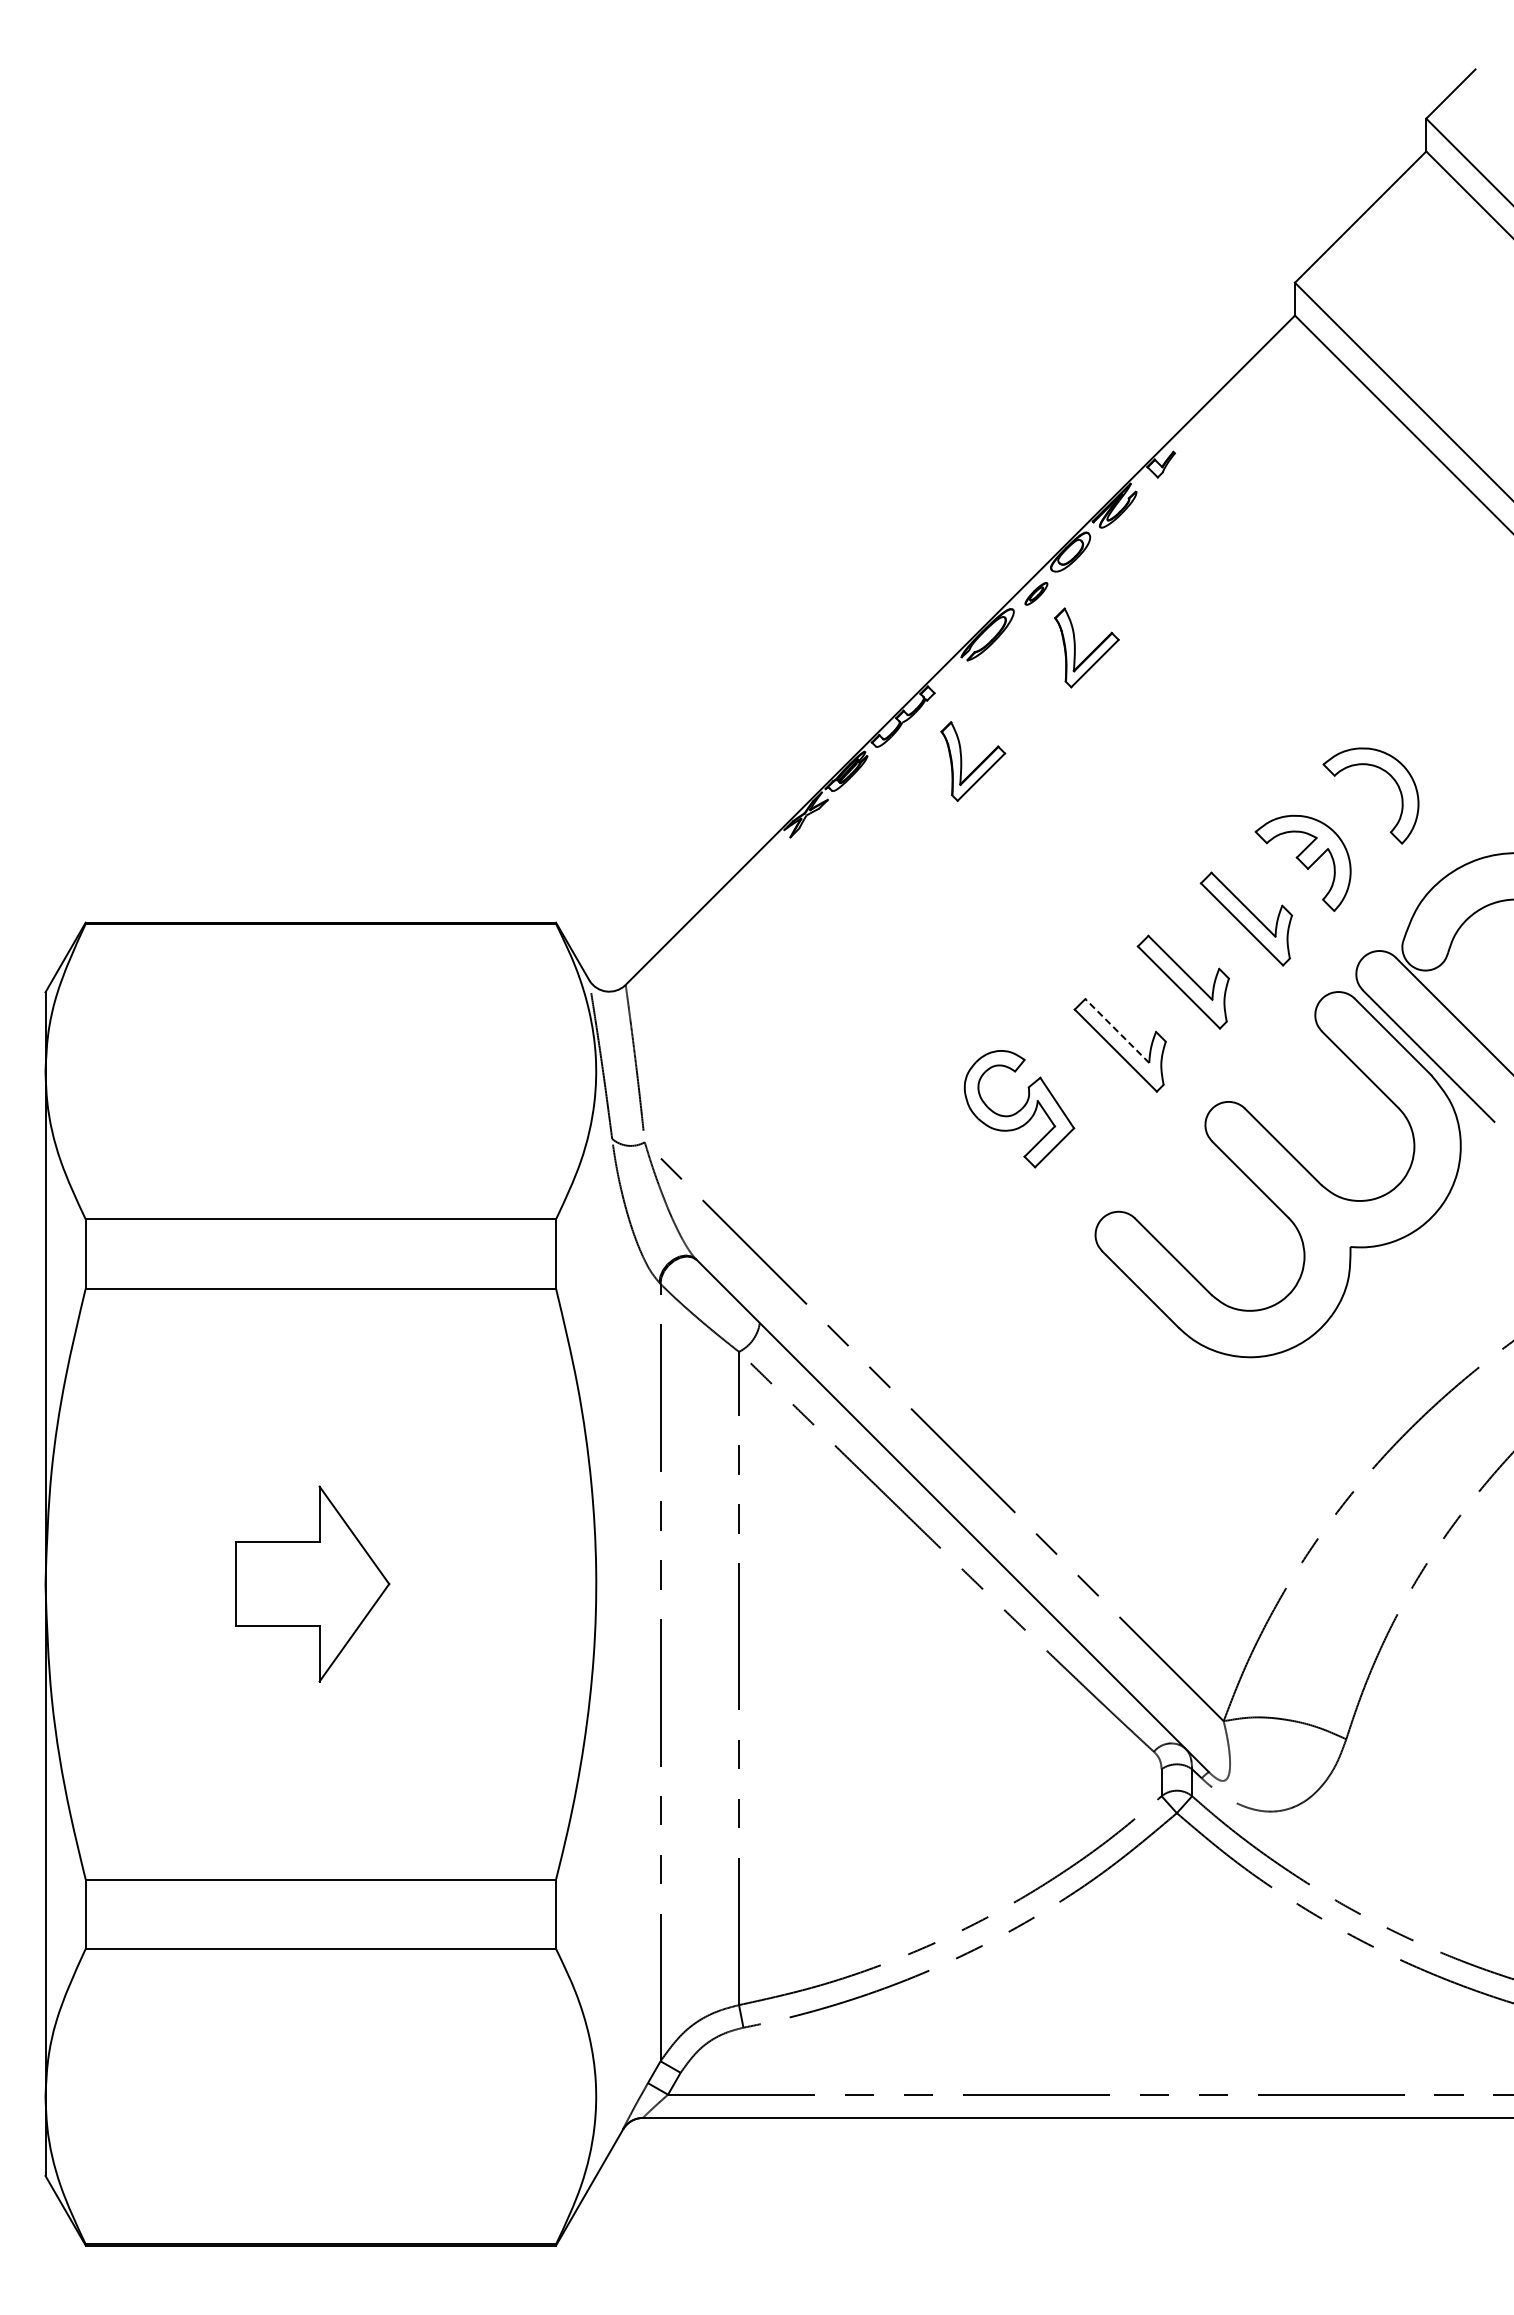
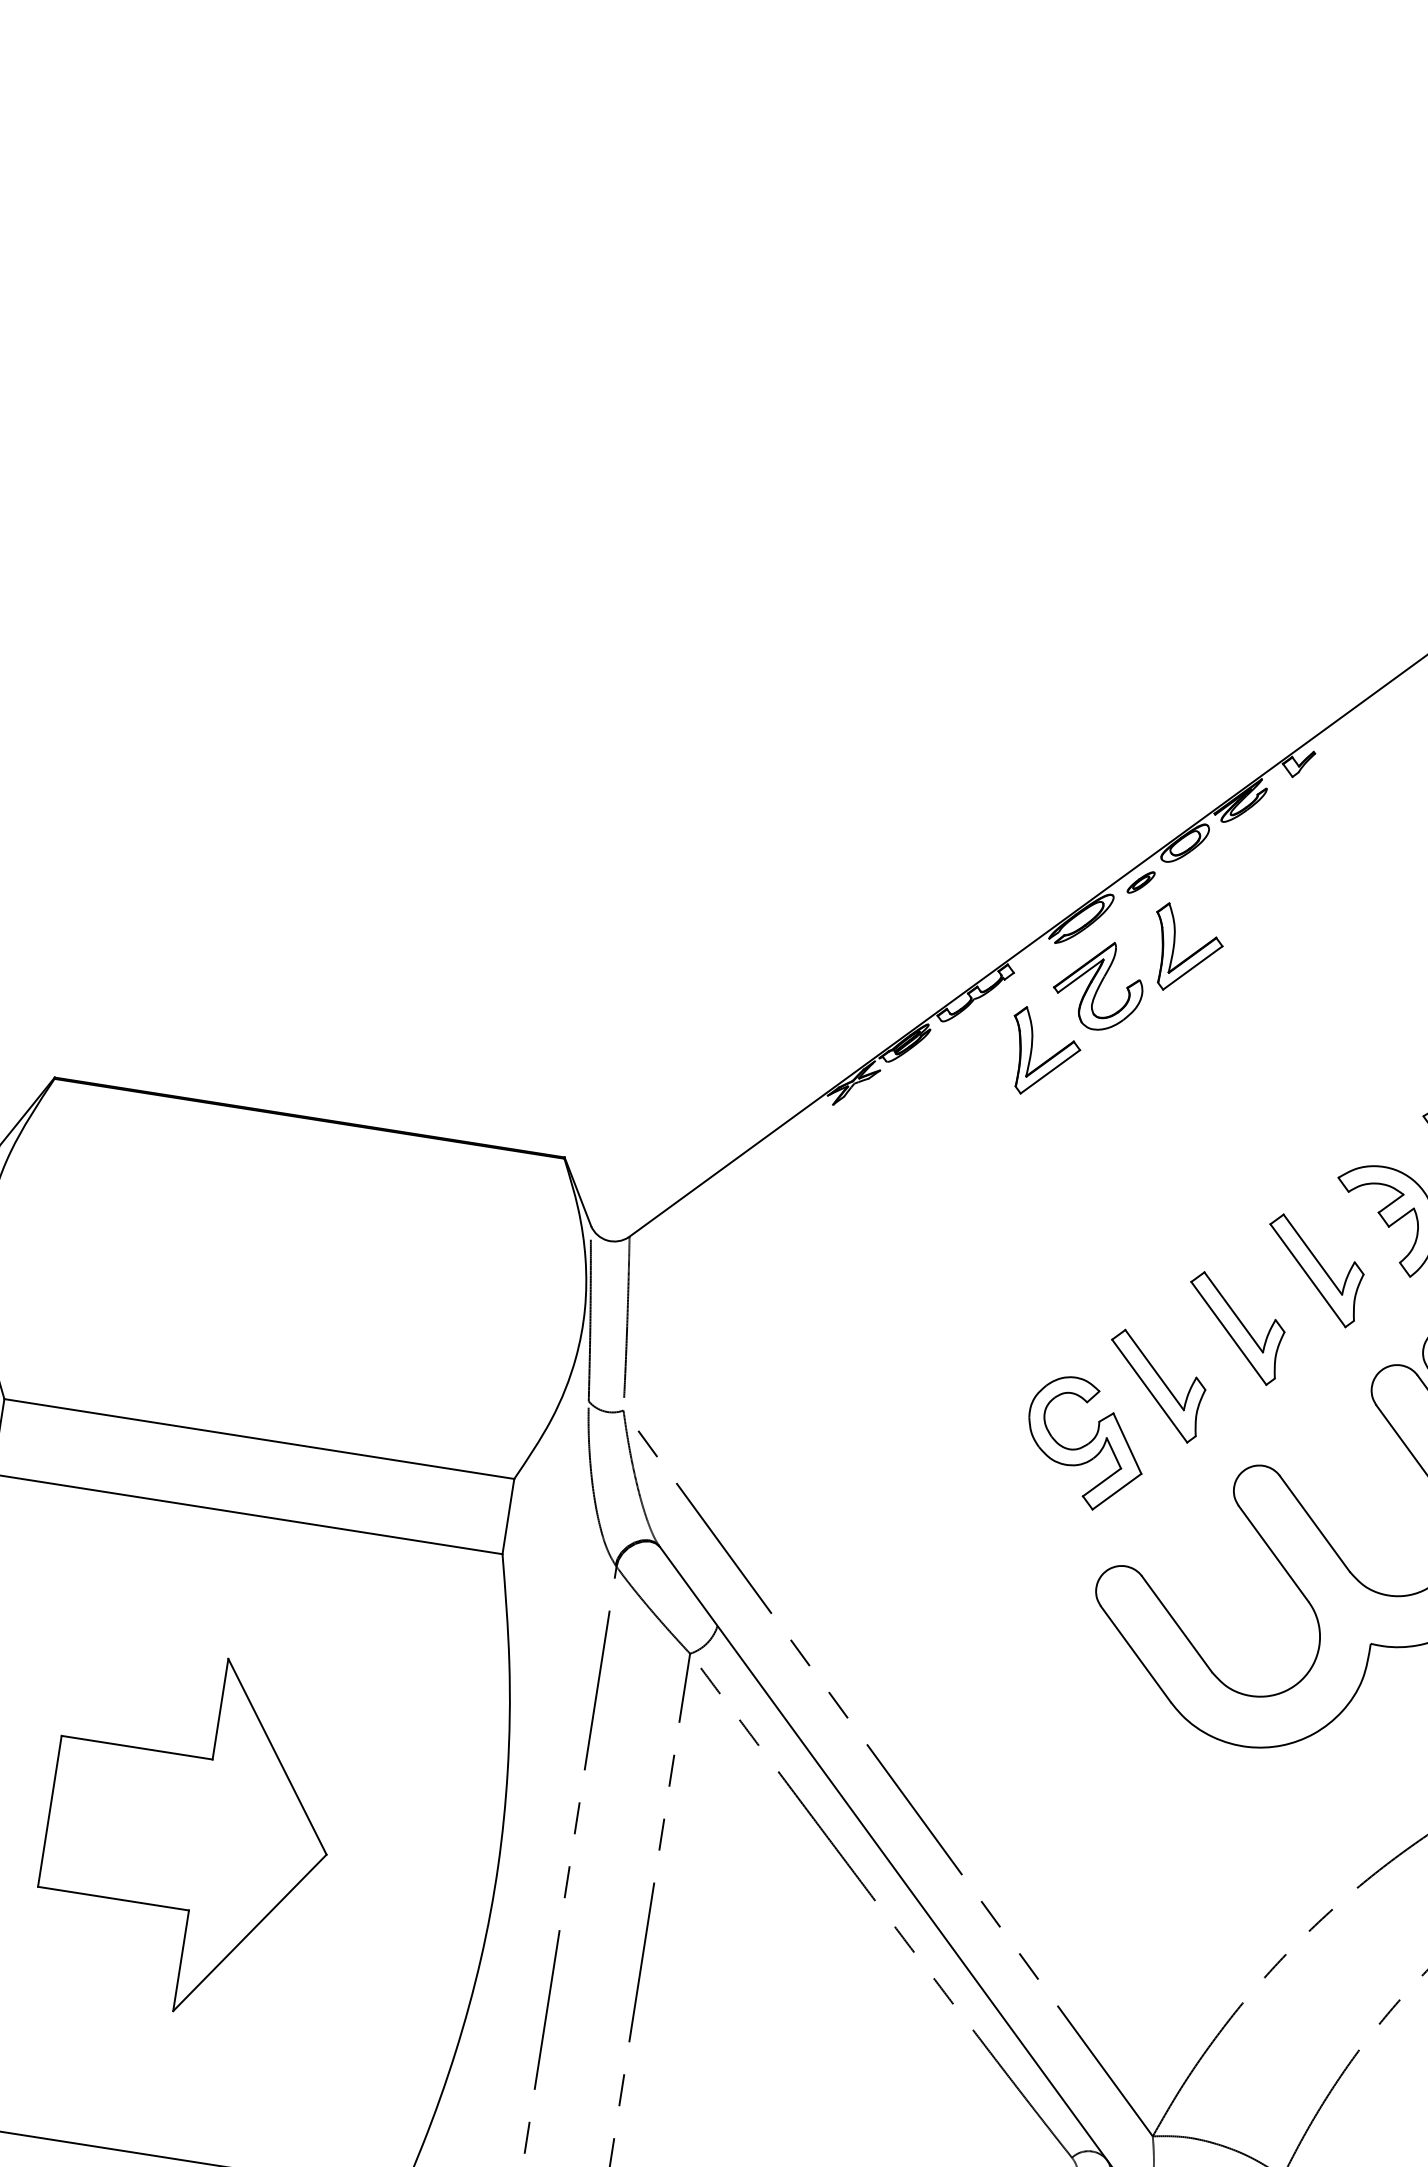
part: (1012, 692) -> (1098, 985), added
line: (1116, 1030) -> (1153, 1369), dashed -> solid
part: (1019, 1109) -> (1085, 1444), moved
part: (312, 1583) -> (188, 1832), size x1.67

